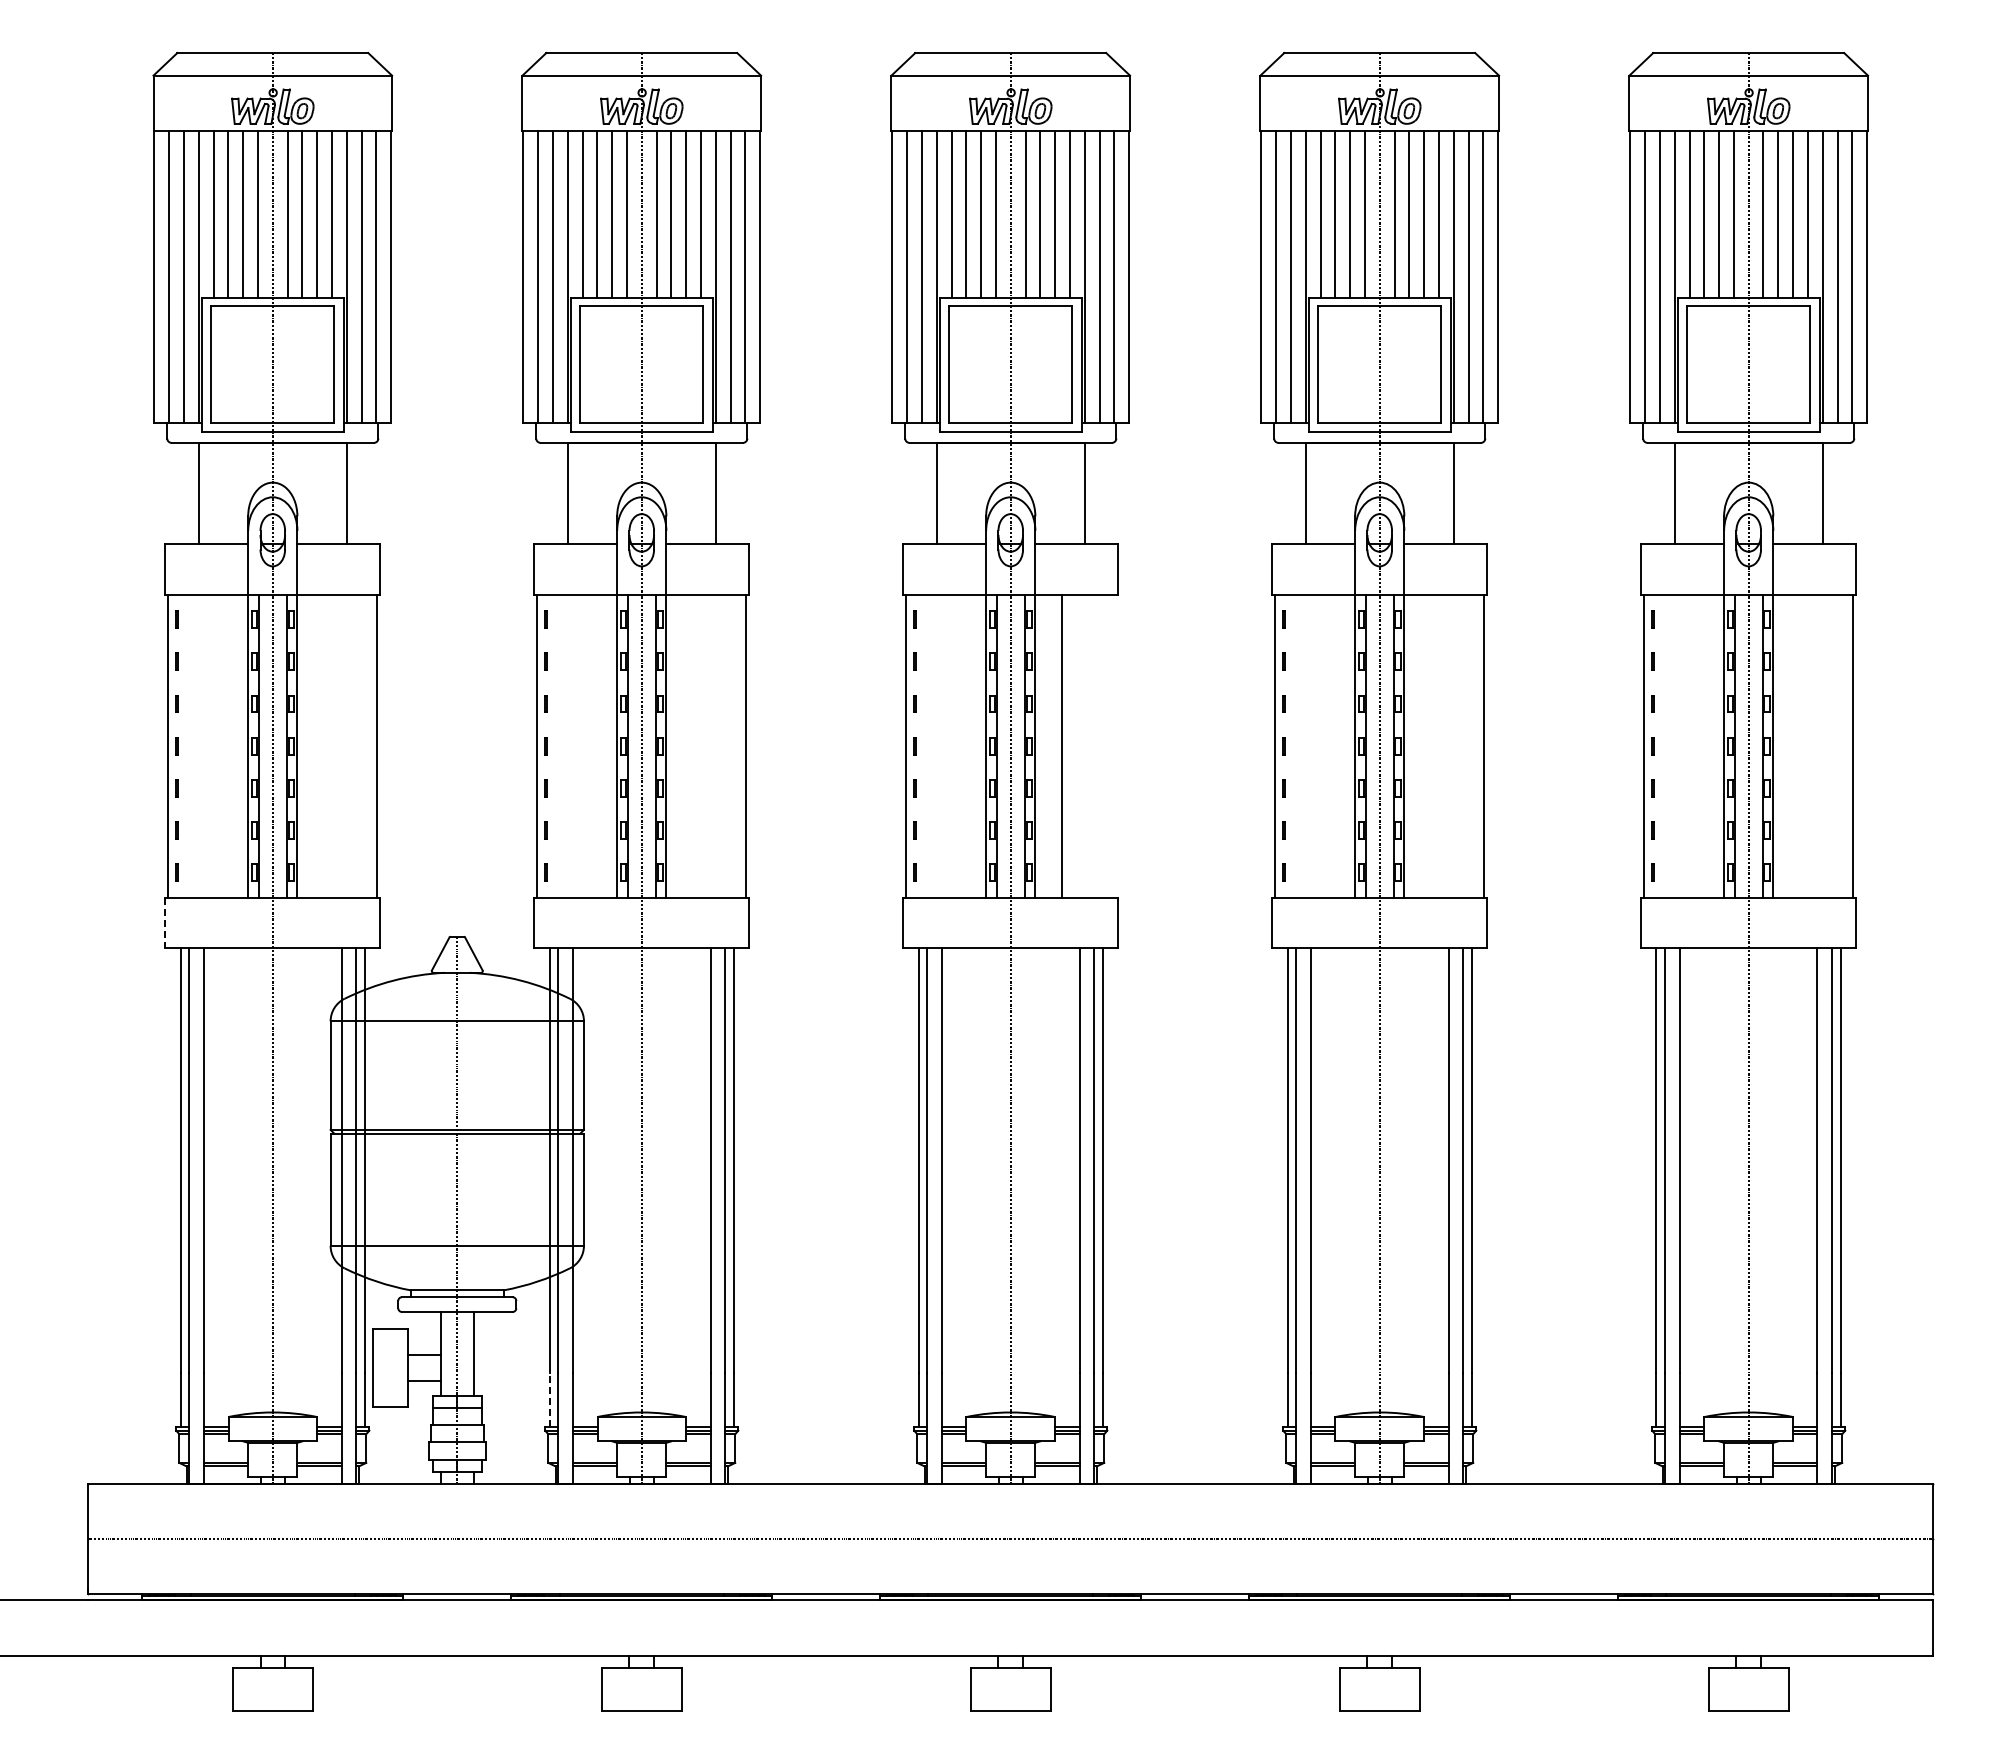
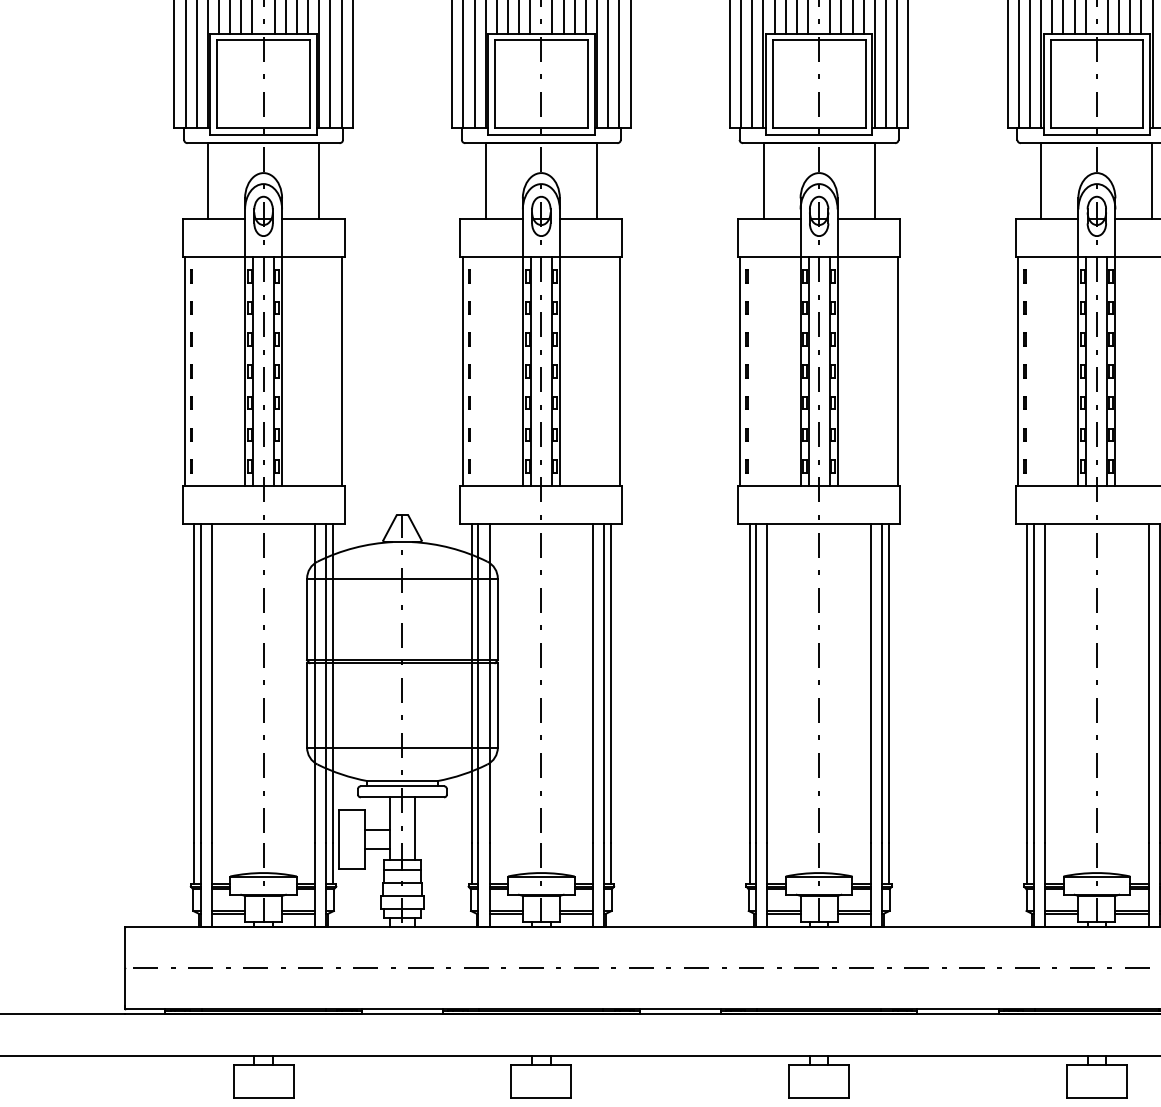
line: (1062, 745) -> (897, 370), moved
line: (165, 923) -> (182, 504), dashed -> solid
line: (549, 1399) -> (471, 863), dashed -> solid

